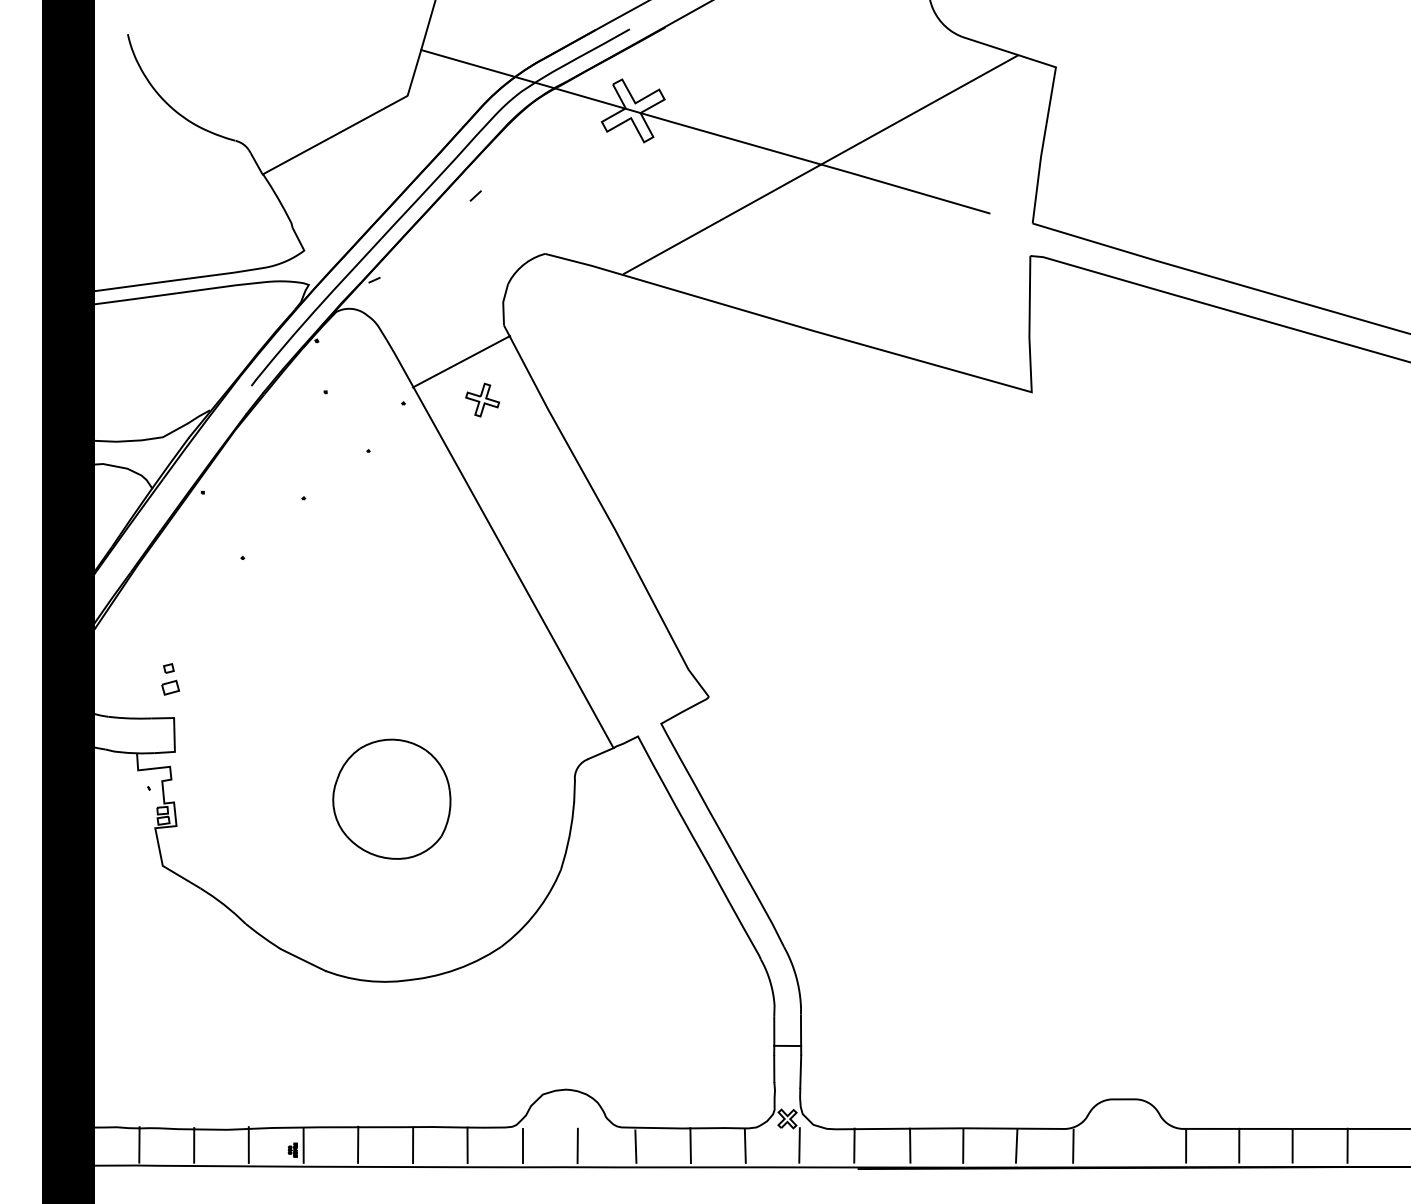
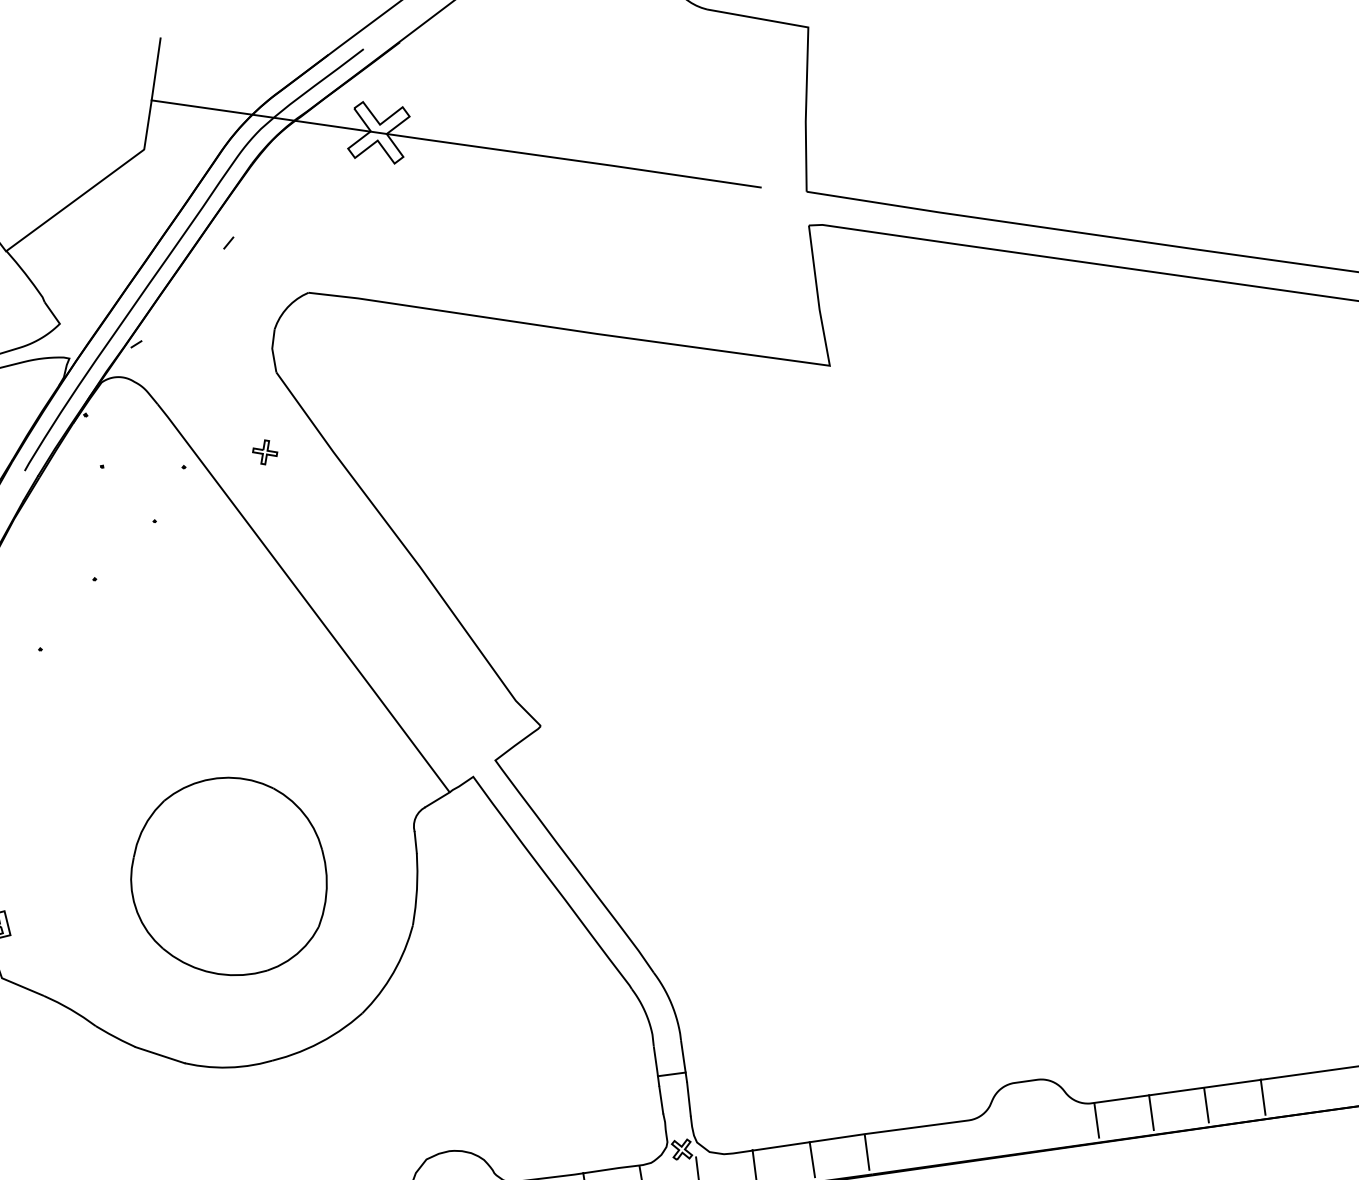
line: (820, 164) -> (579, 161), removed
line: (461, 361) -> (237, 415), removed
part: (482, 399) -> (264, 451), size x0.7
part: (391, 798) -> (228, 876), size x1.6
line: (1016, 1145) -> (921, 1144), removed
line: (1073, 1145) -> (980, 1136), removed

